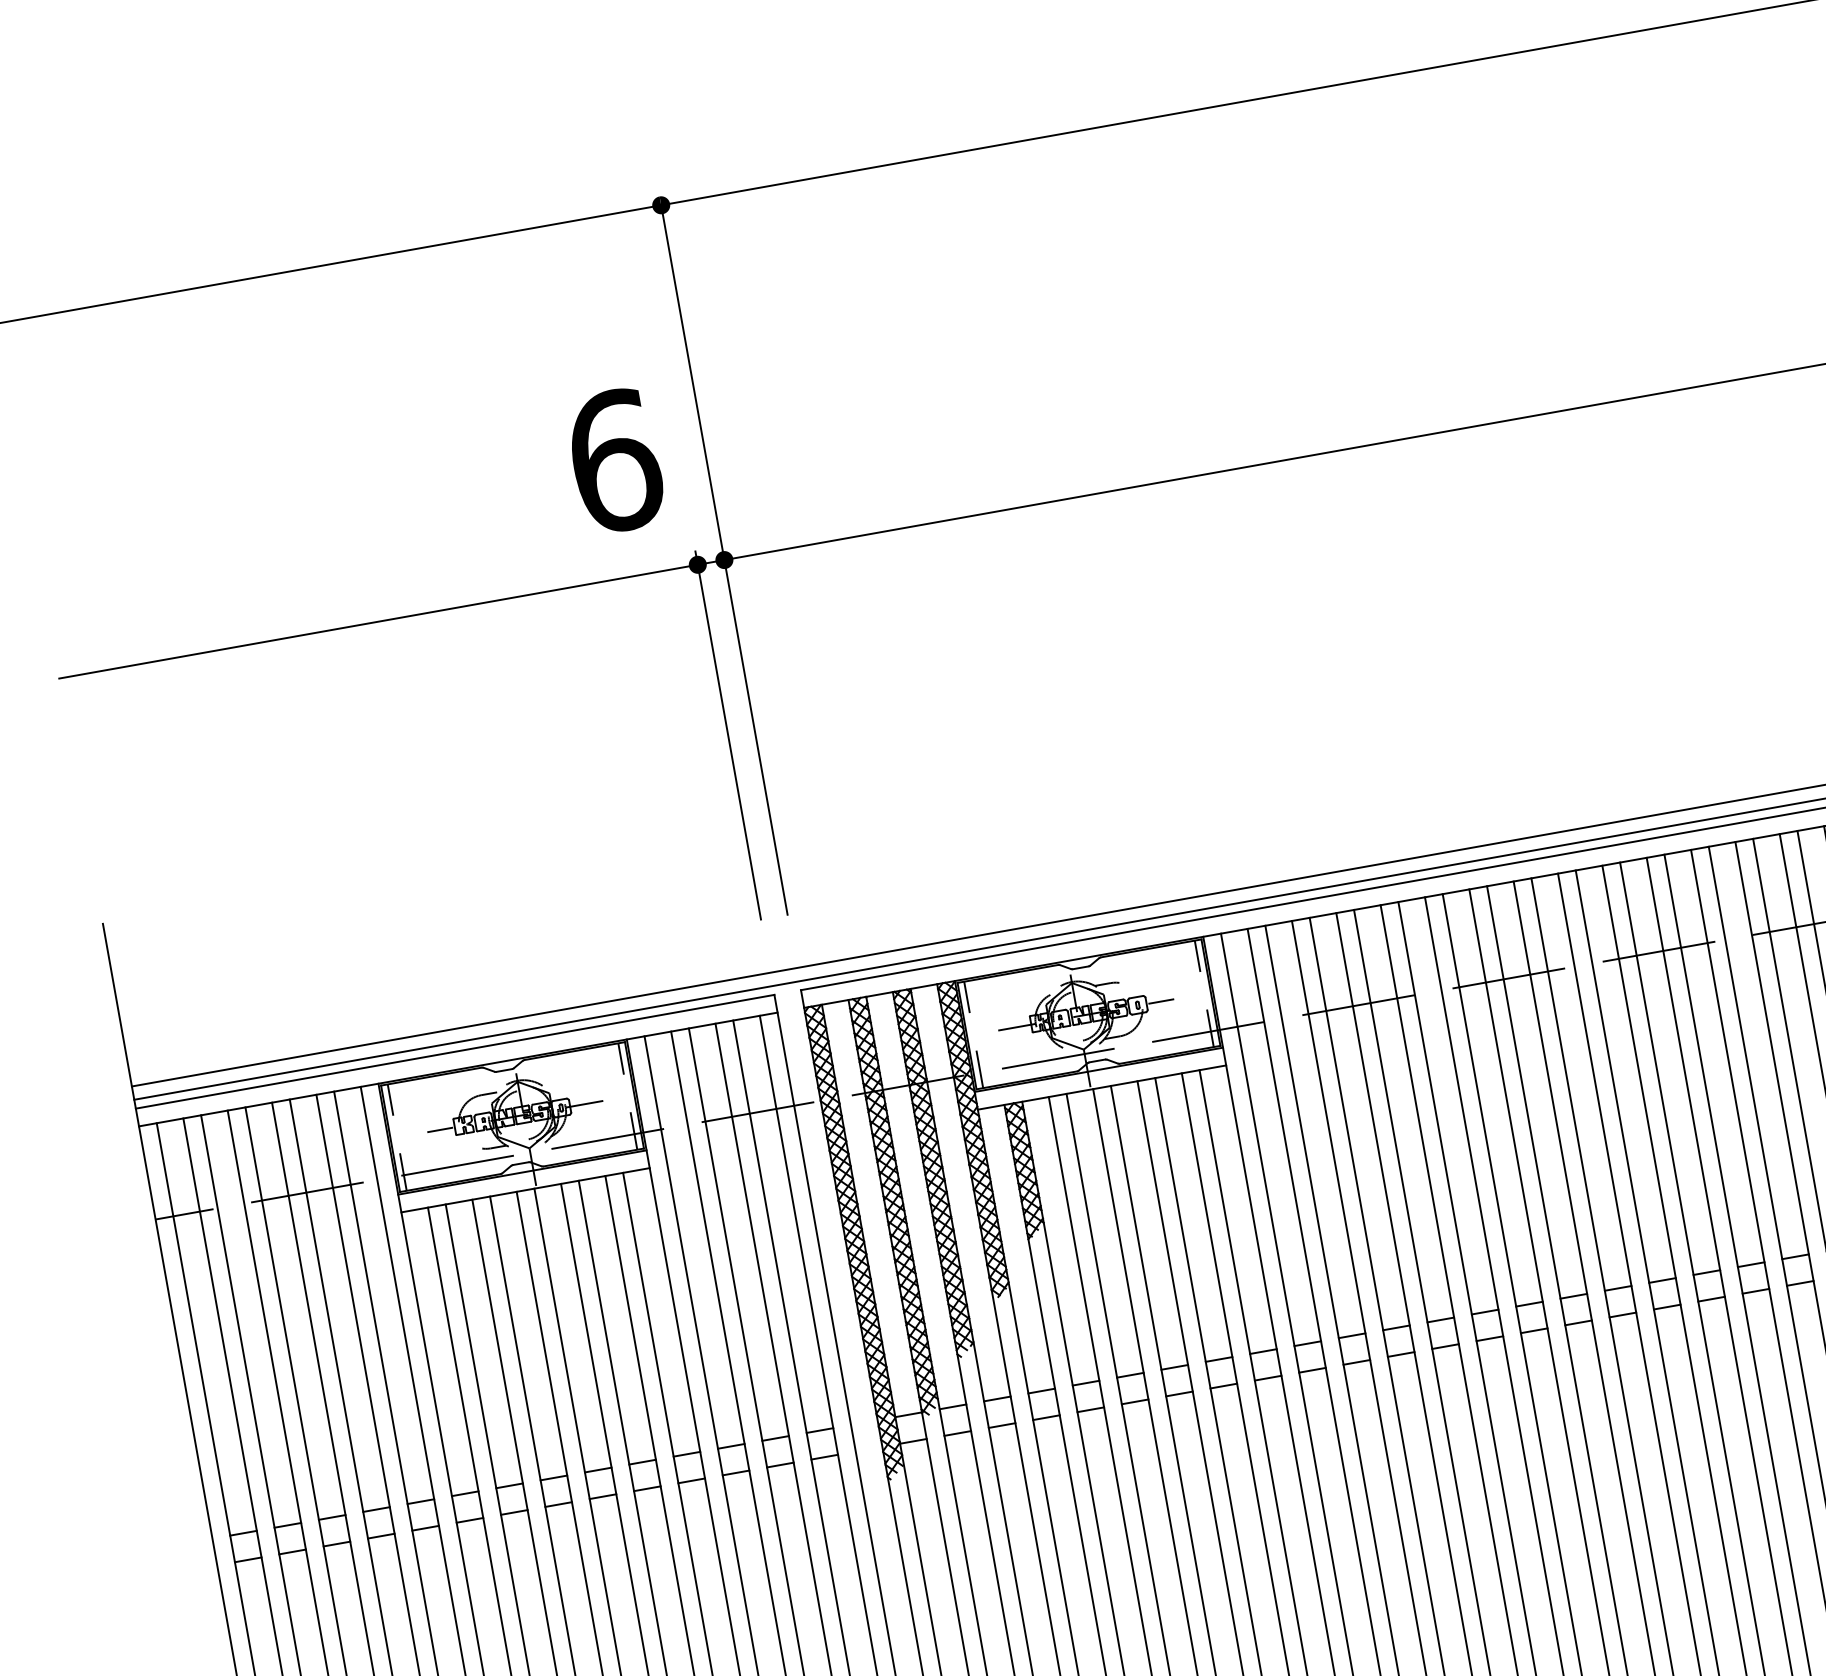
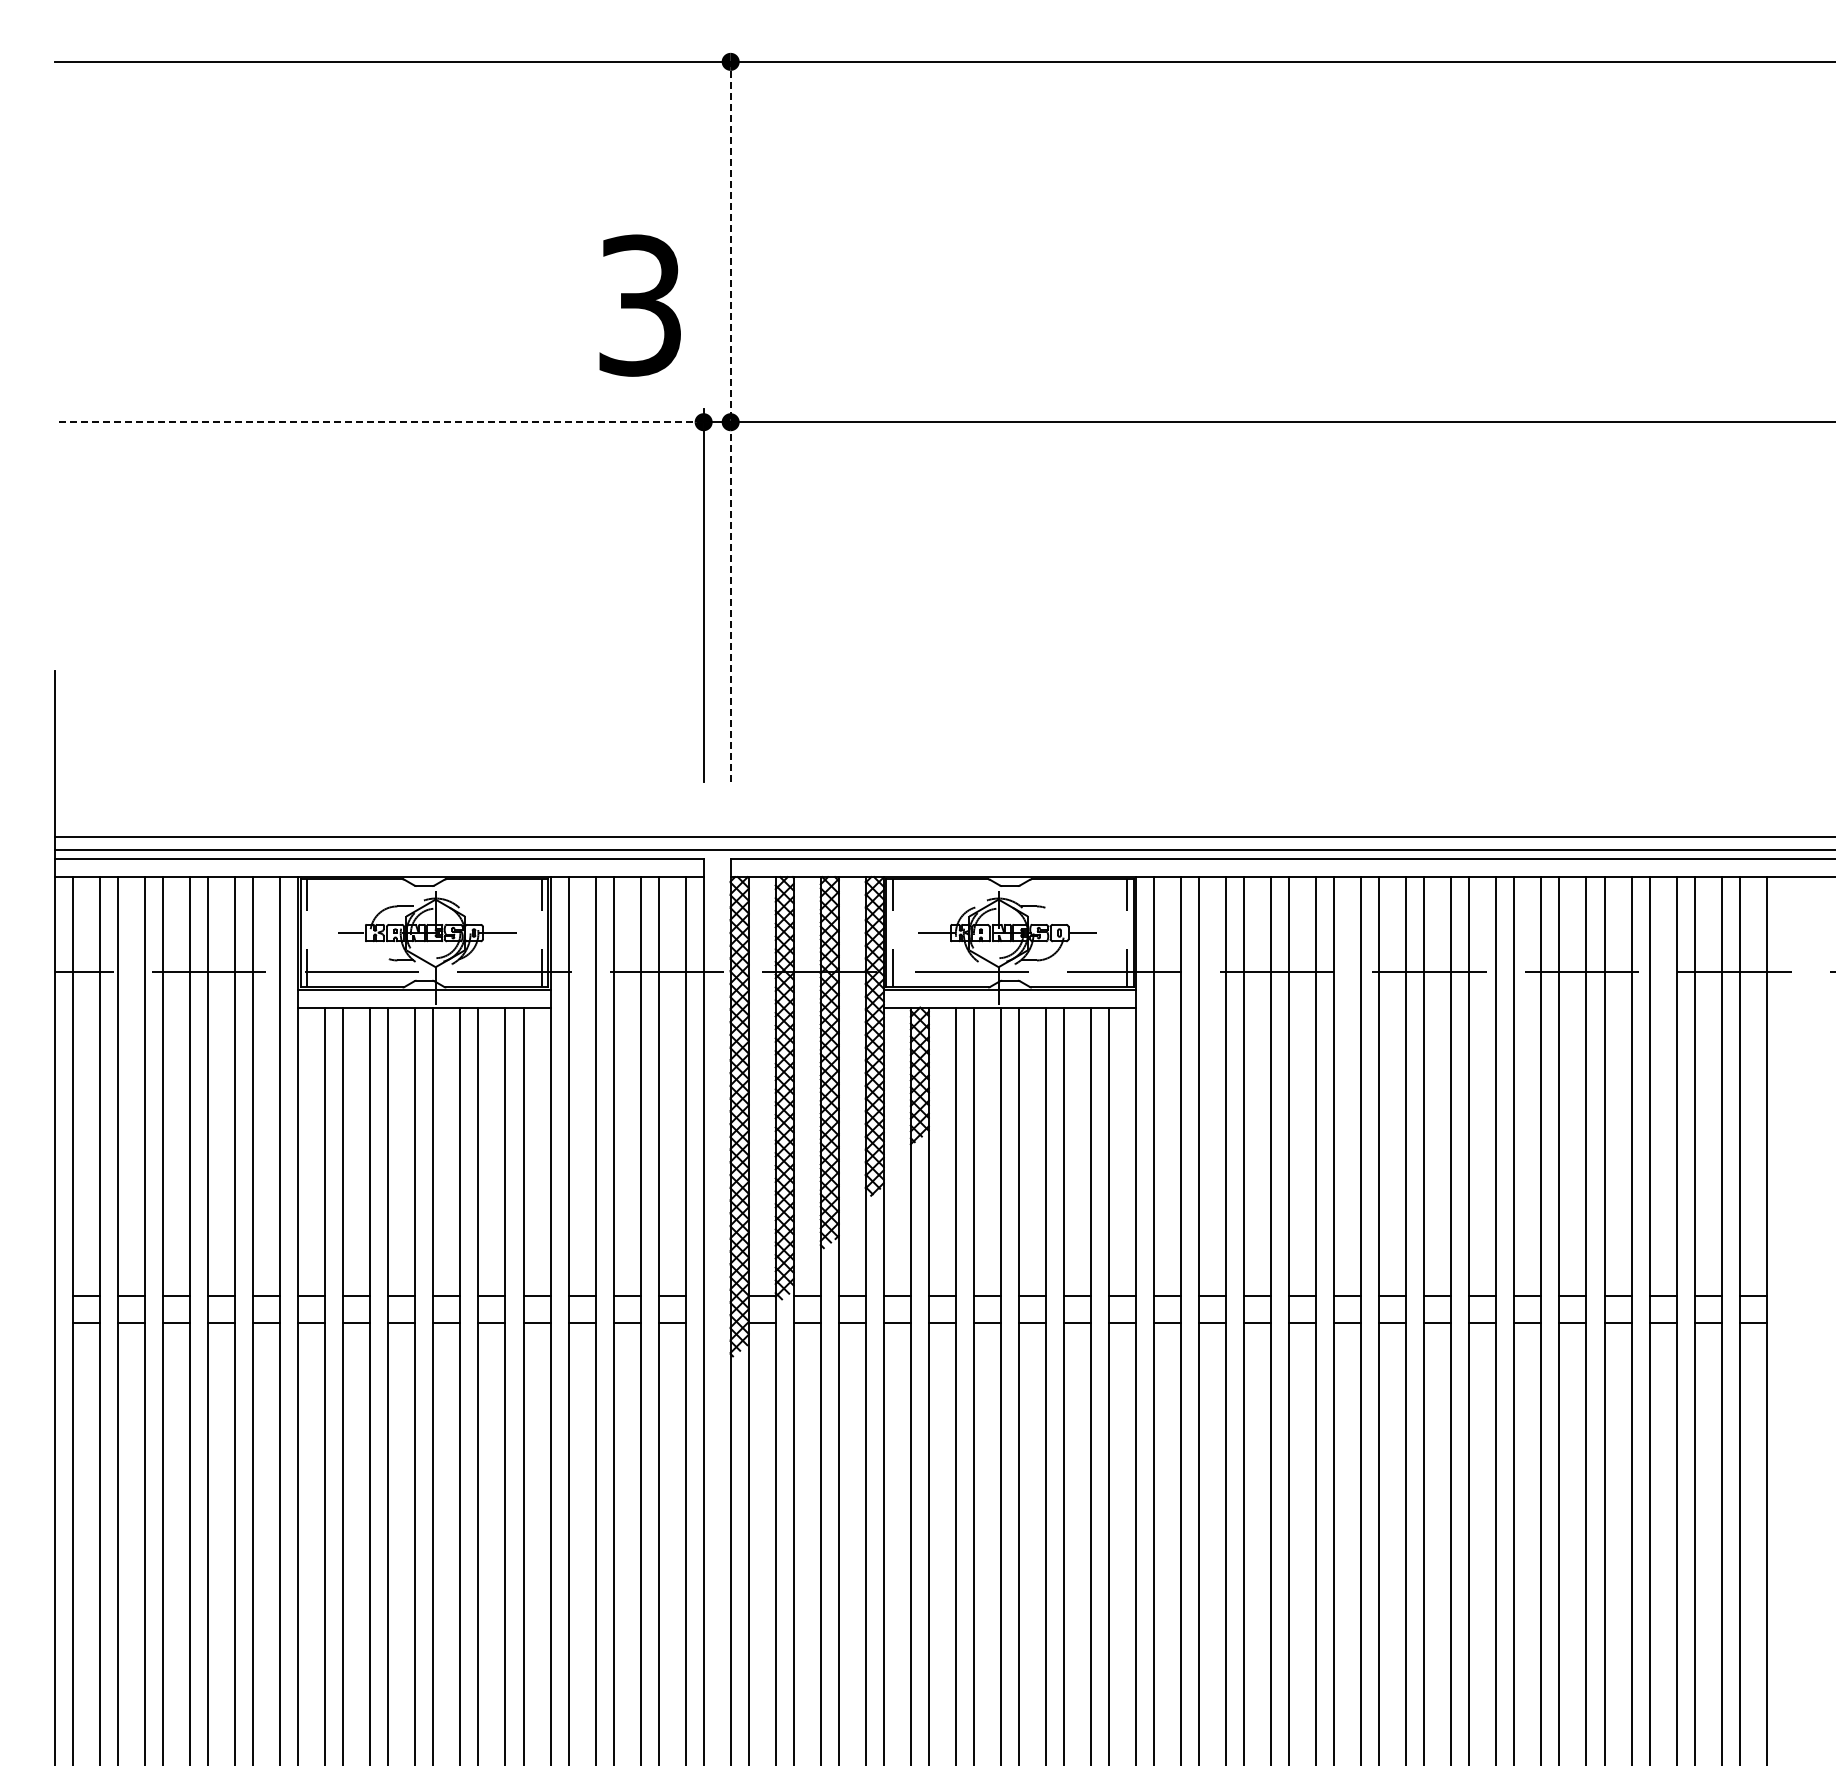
text: (615, 460) -> (640, 305), 6 -> 3
line: (724, 559) -> (730, 421), solid -> dashed
line: (377, 622) -> (378, 422), solid -> dashed

